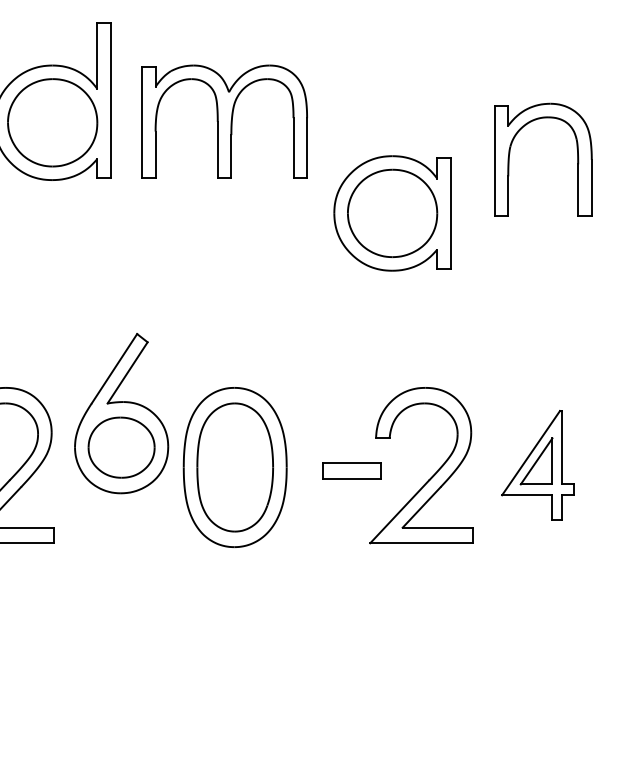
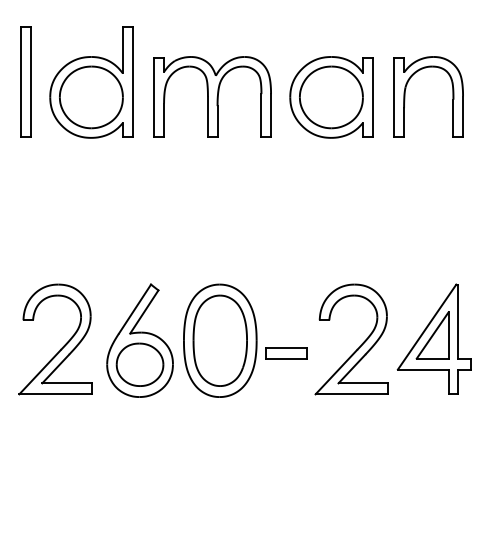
part: (510, 159) -> (405, 96), moved
part: (392, 213) -> (331, 97), moved
part: (120, 413) -> (139, 340), moved
part: (537, 464) -> (433, 338), size x1.43
part: (351, 471) -> (286, 353), moved

